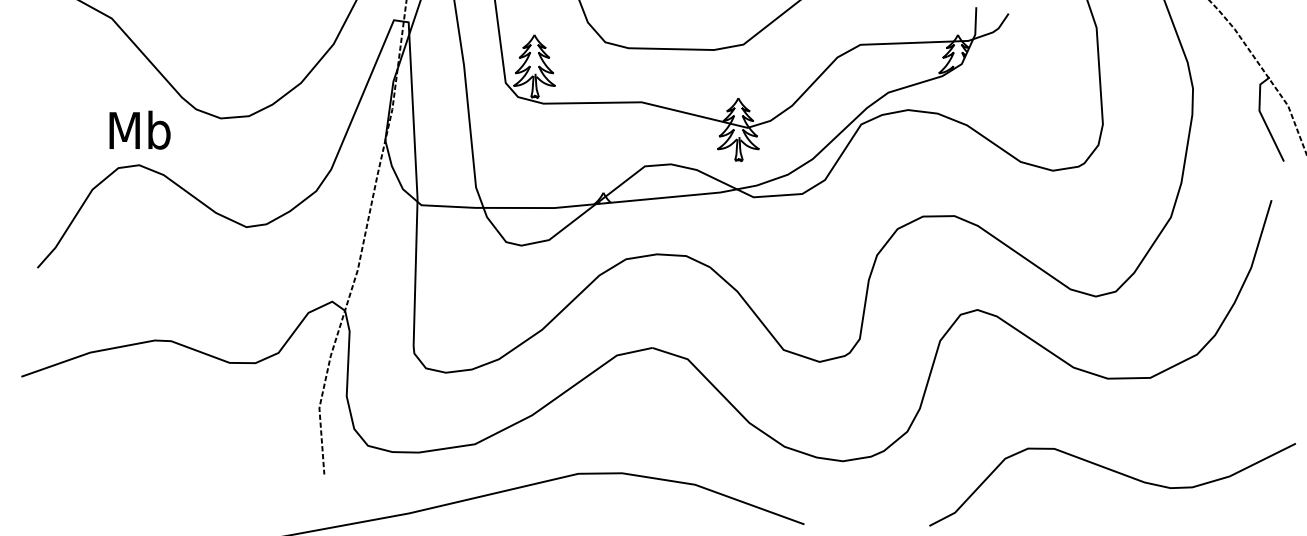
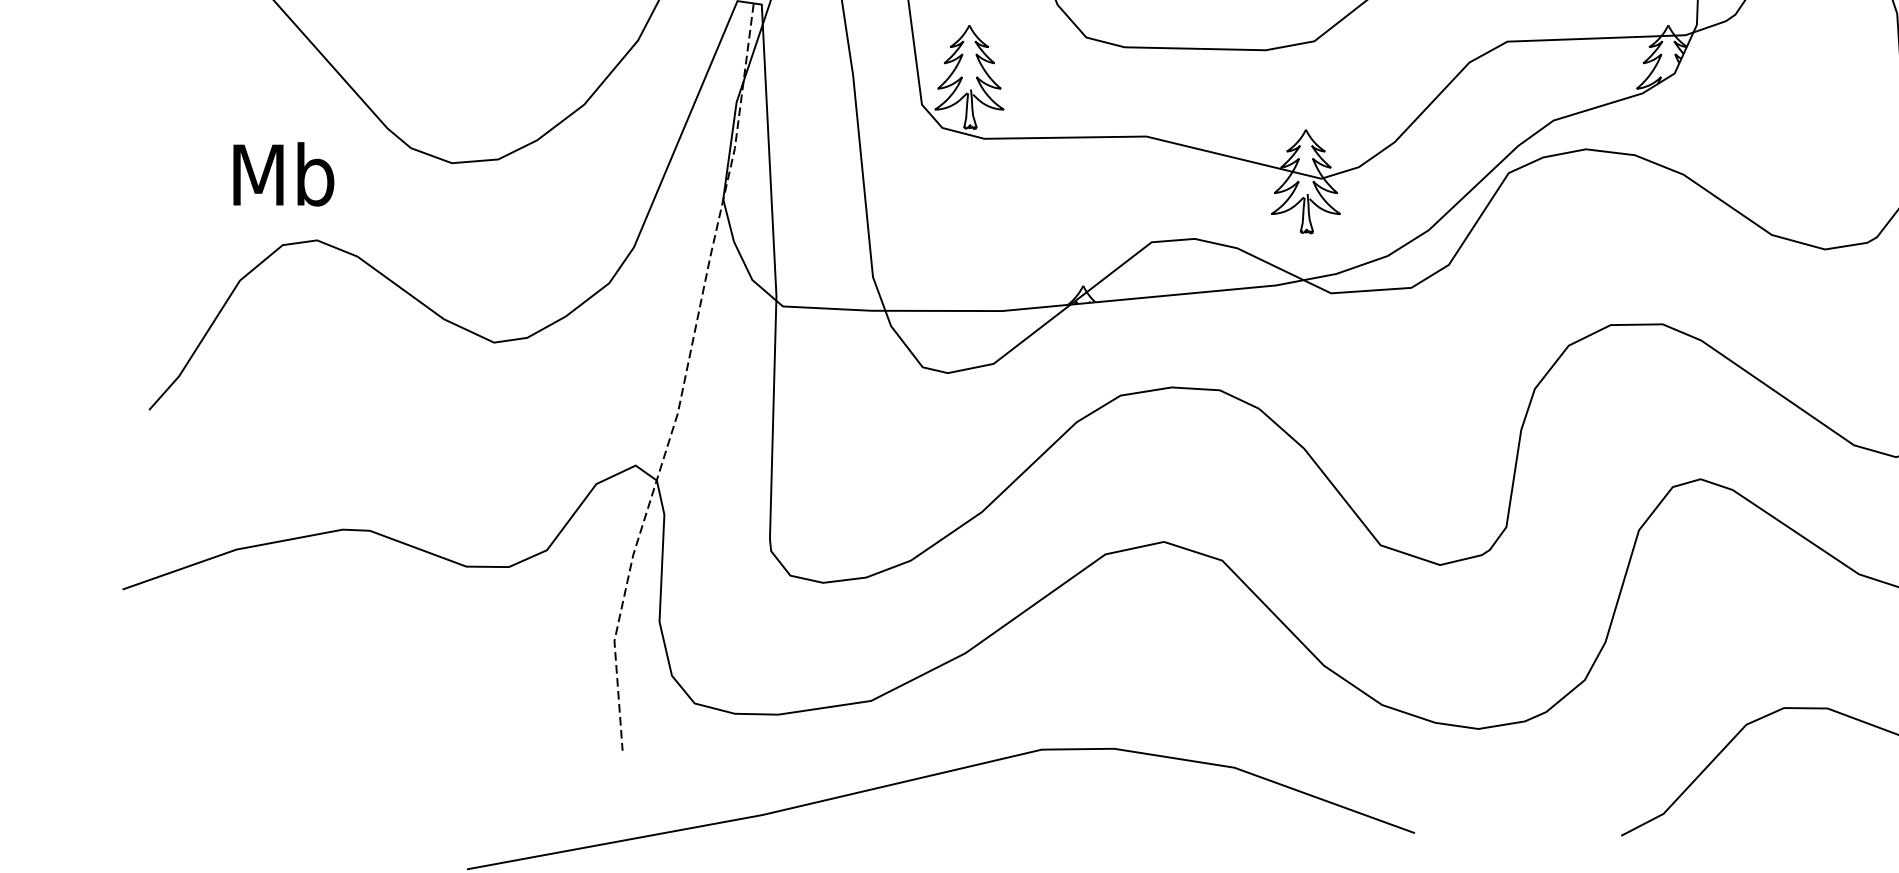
text: (139, 129) -> (282, 173), moved

